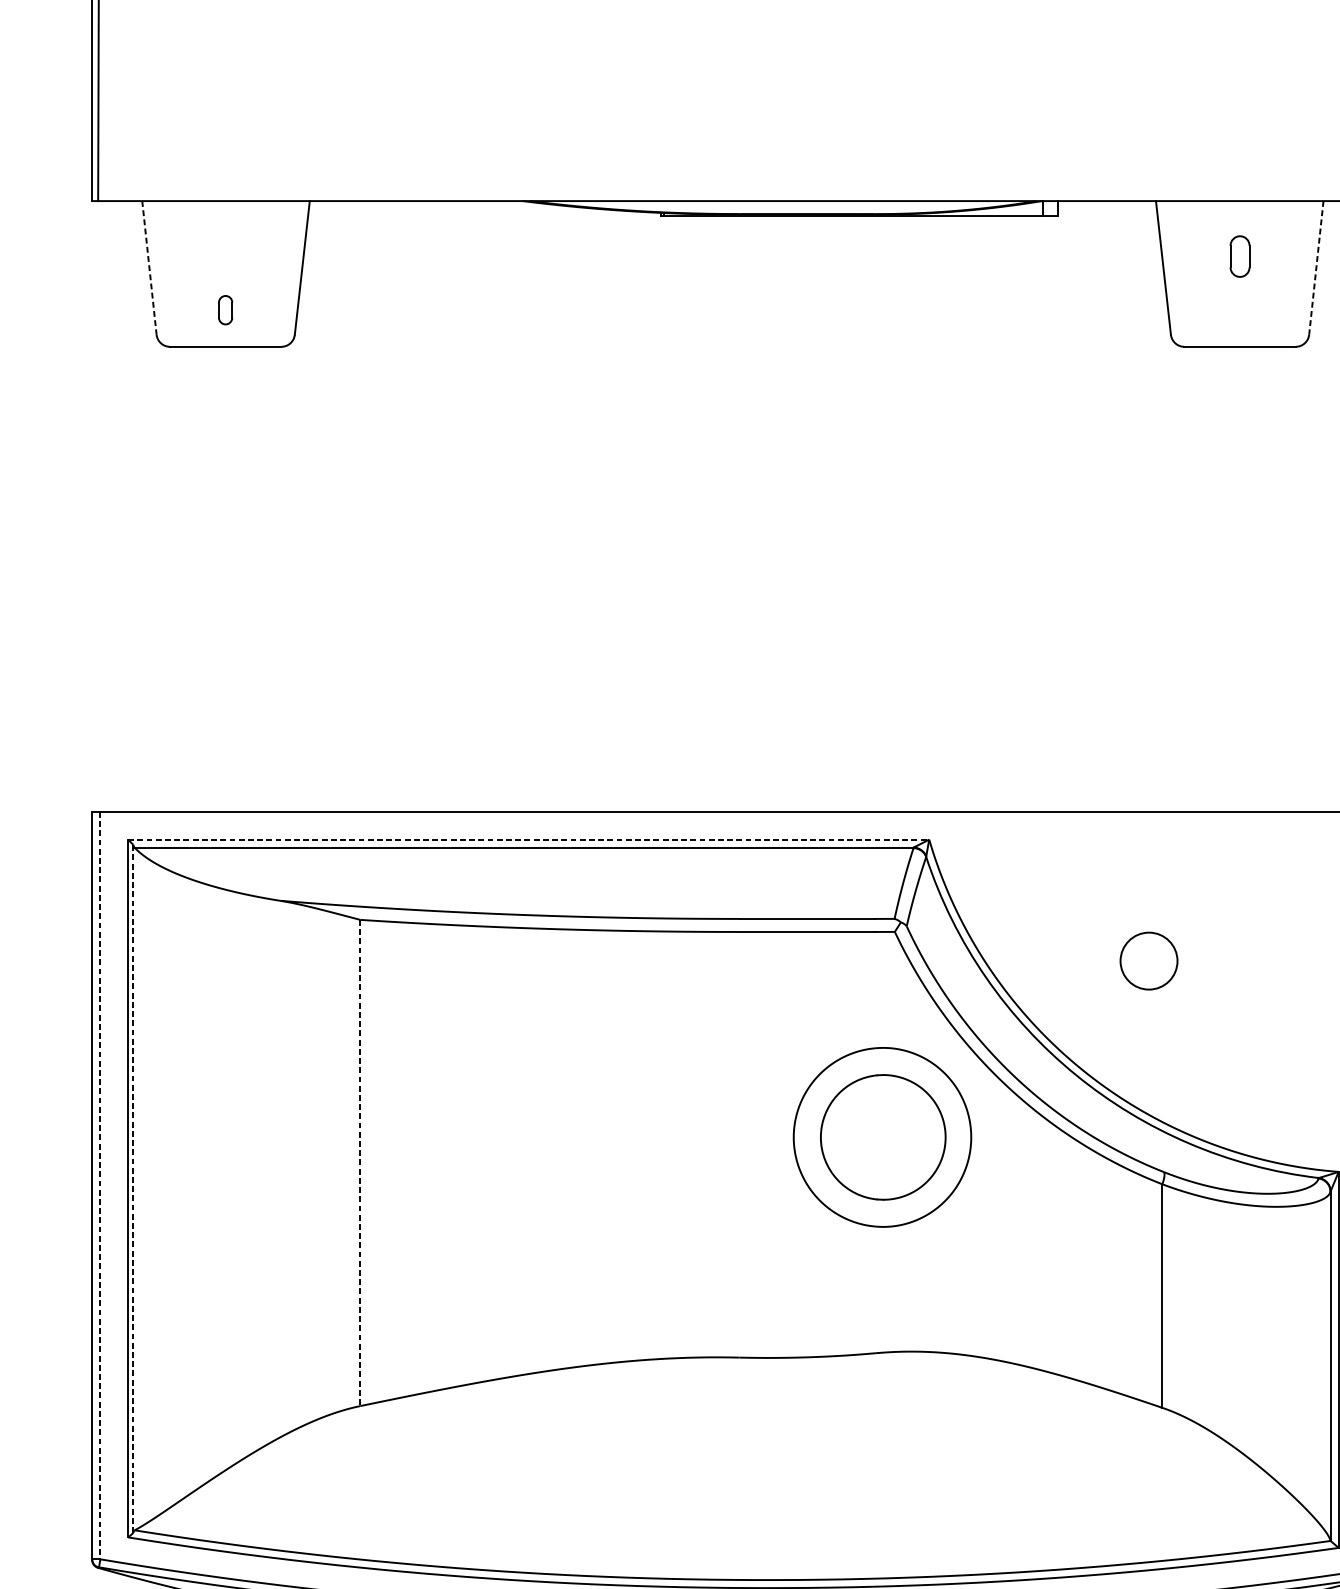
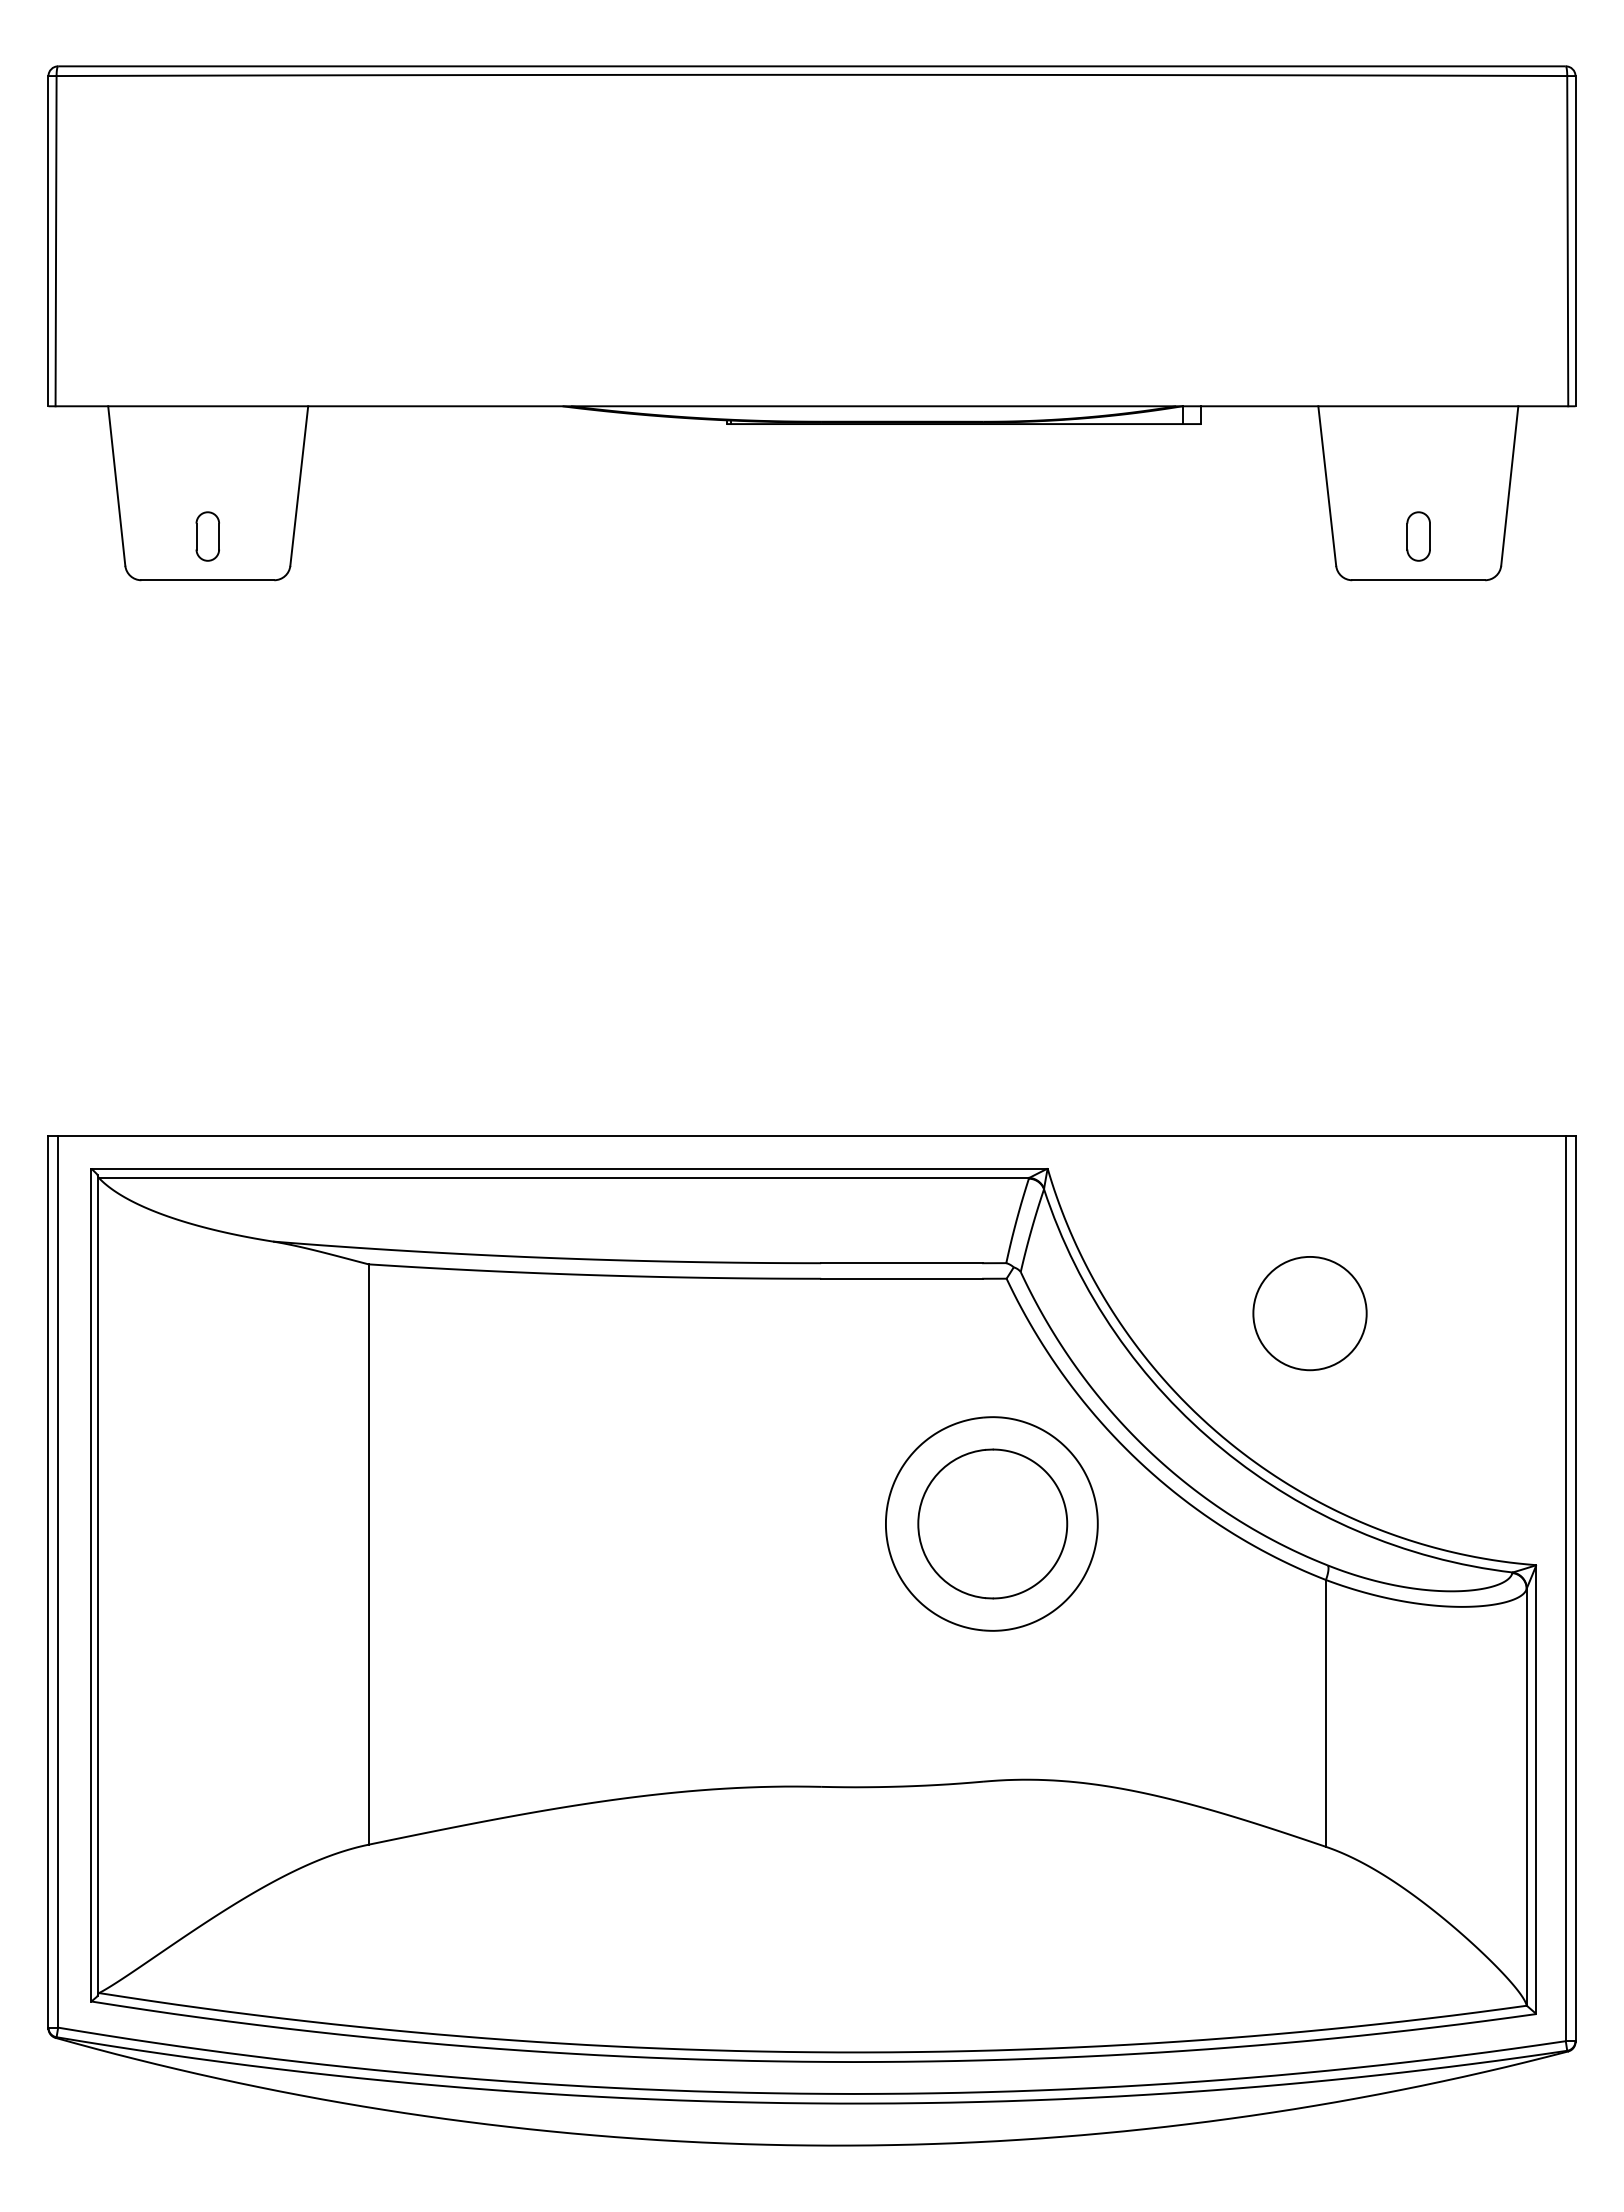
part: (1239, 256) -> (1418, 536), moved
line: (149, 268) -> (116, 486), dashed -> solid
line: (1316, 268) -> (1509, 486), dashed -> solid
part: (225, 310) -> (207, 536), size x1.43
line: (529, 839) -> (570, 1168), dashed -> solid
circle: (1148, 961) -> (1309, 1313), size x1.67
line: (360, 1163) -> (368, 1555), dashed -> solid
line: (100, 1186) -> (58, 1582), dashed -> solid
line: (133, 1188) -> (97, 1585), dashed -> solid

